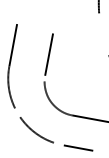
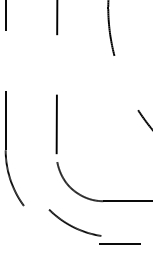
curve: (34, 131) -> (72, 225), moved

